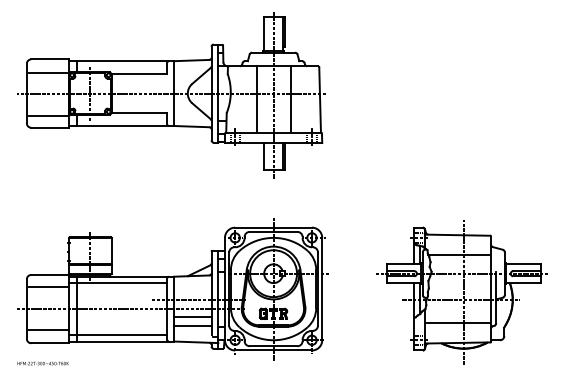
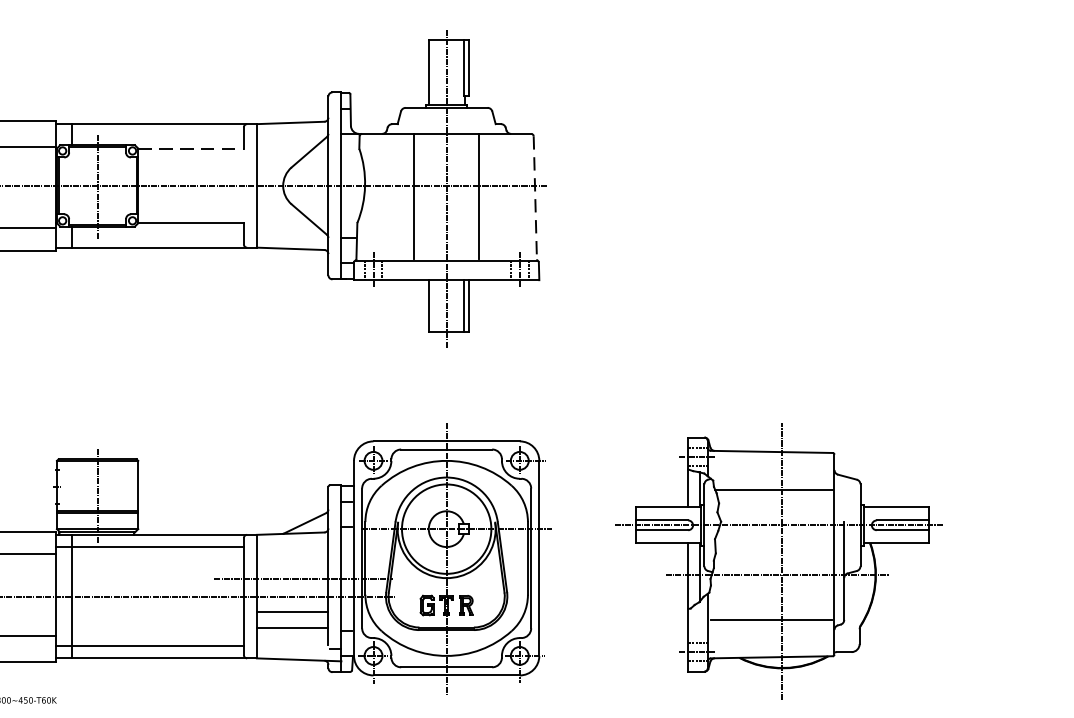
line: (139, 73) -> (191, 147), solid -> dashed
line: (320, 100) -> (536, 199), solid -> dashed
part: (461, 292) -> (778, 561), moved

